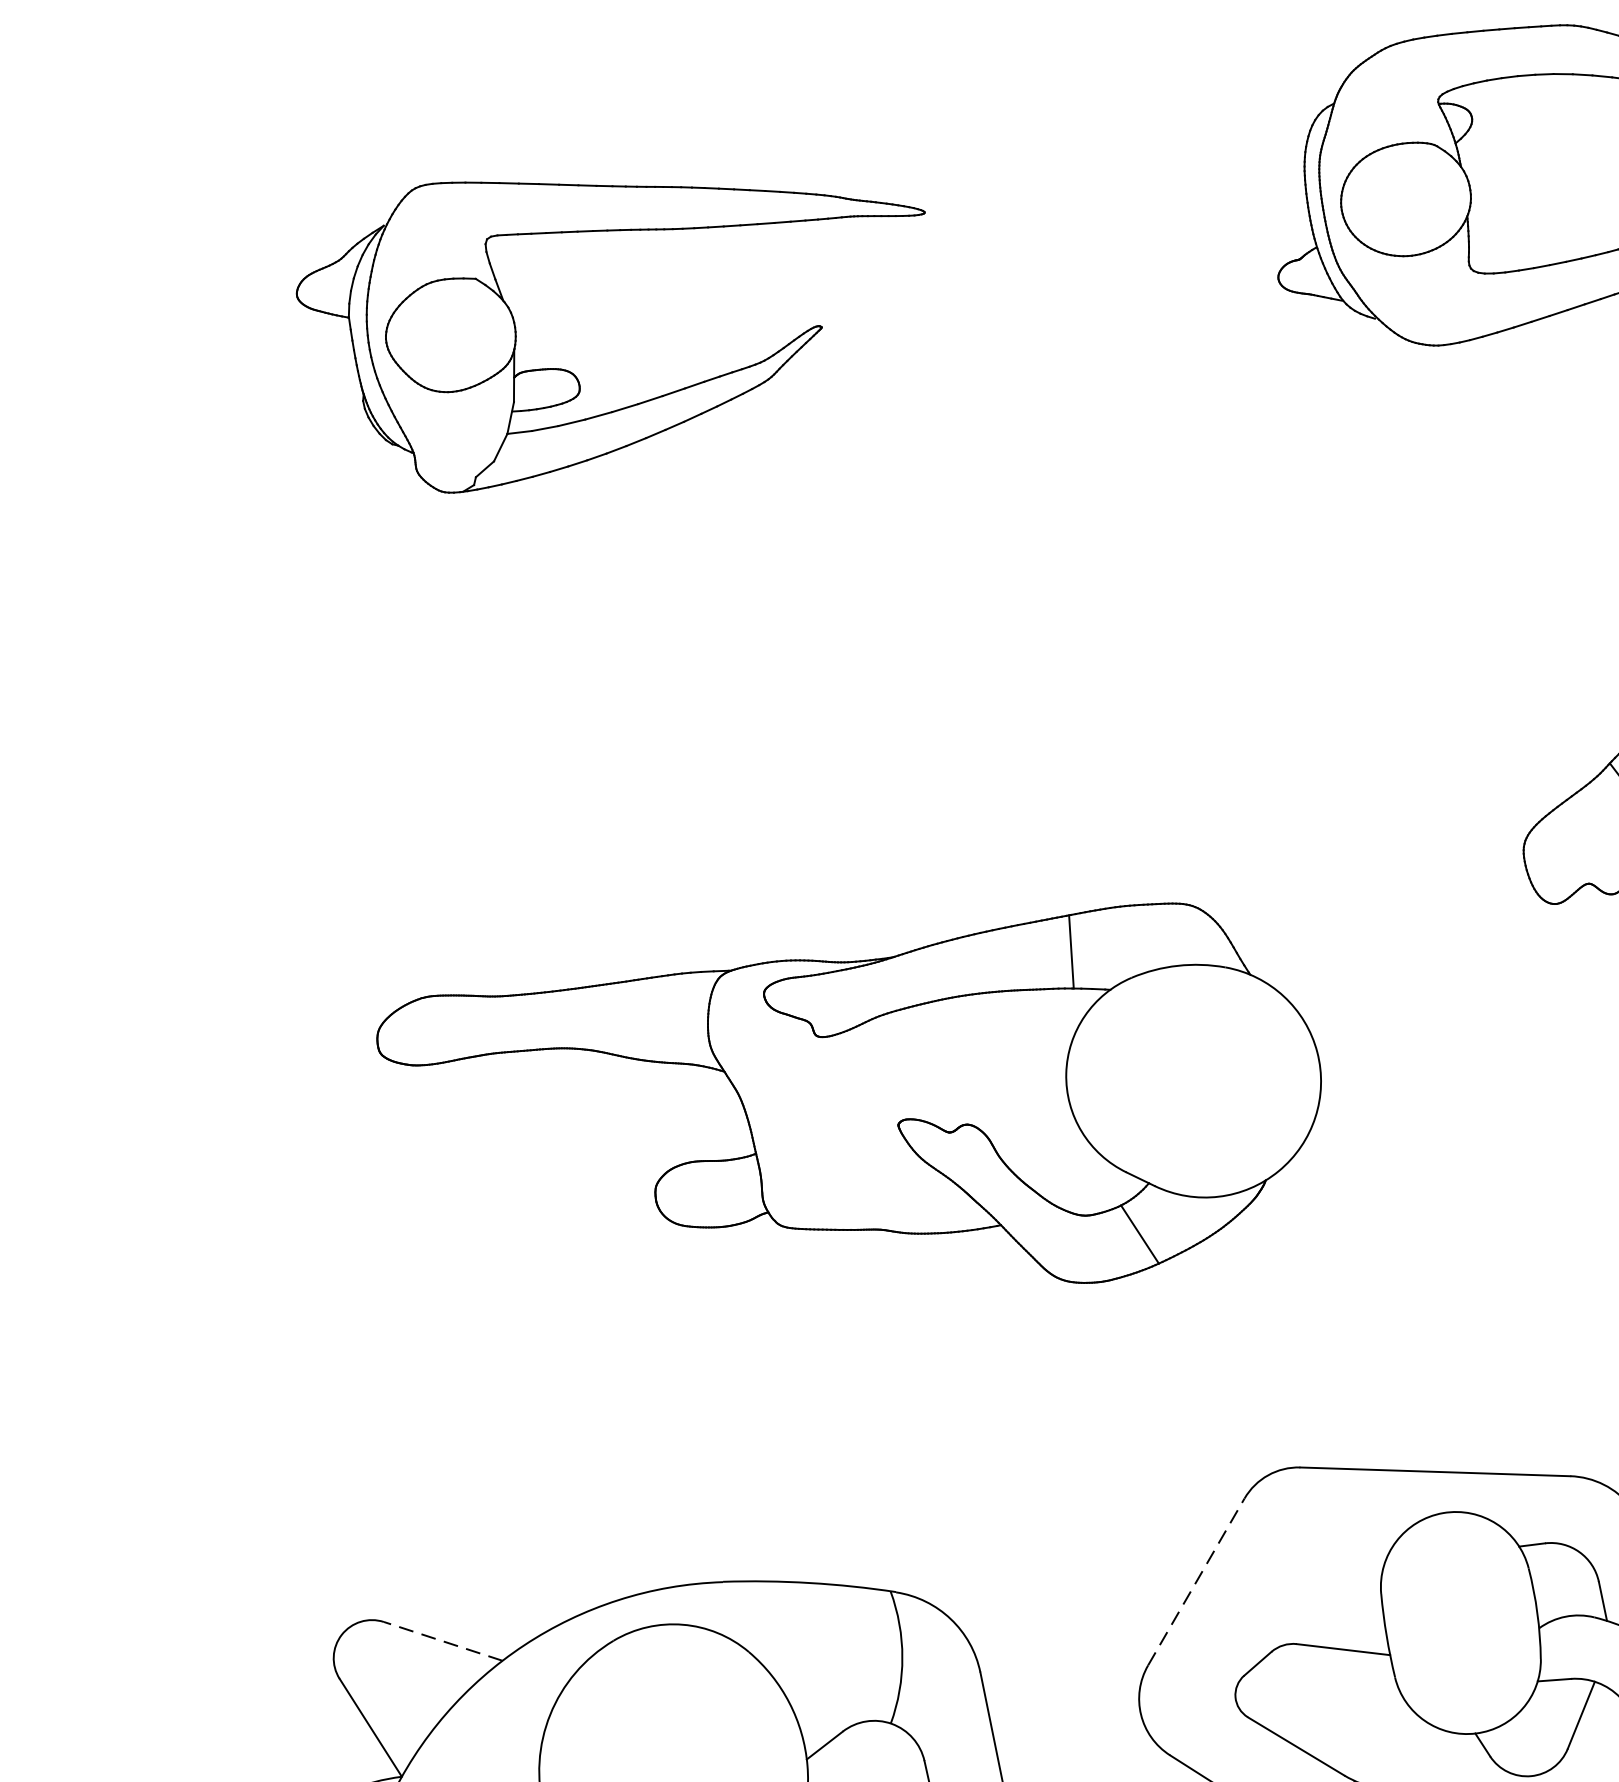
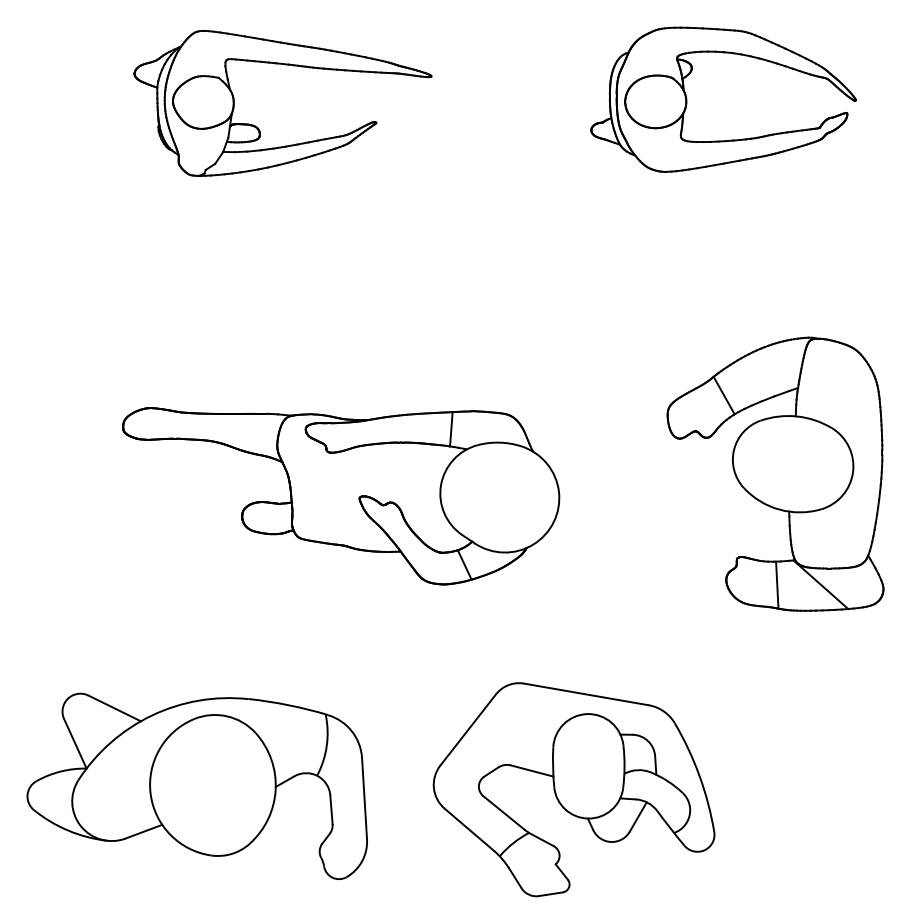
line: (1196, 1580) -> (468, 729), dashed -> solid
line: (442, 1641) -> (114, 708), dashed -> solid

